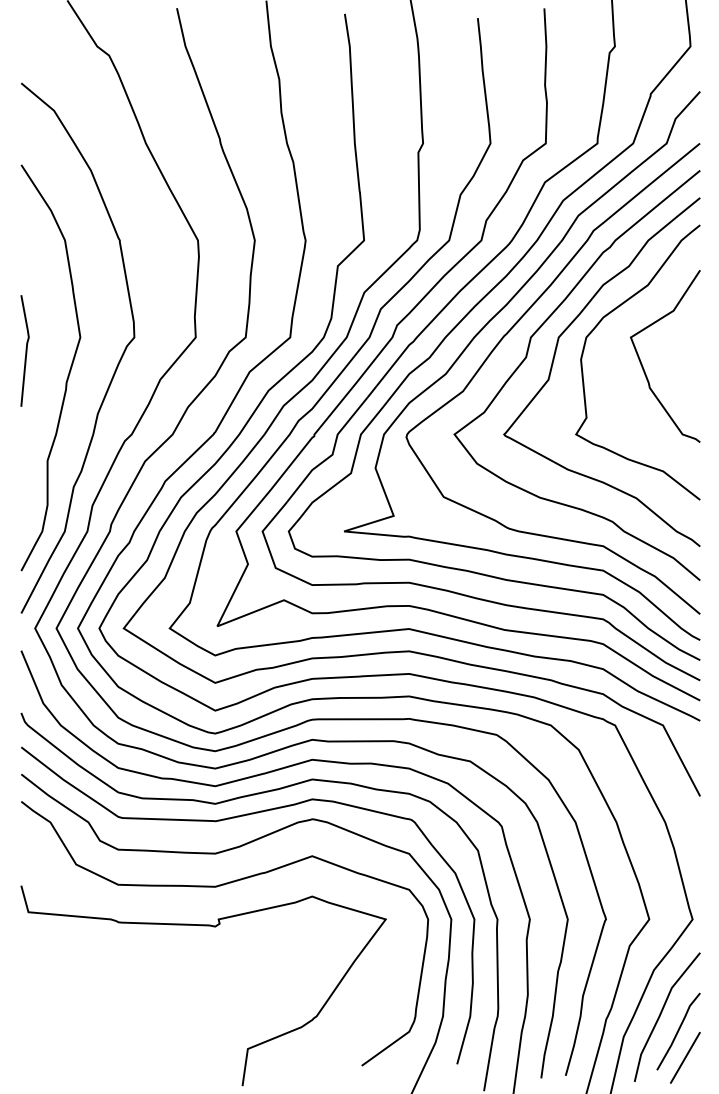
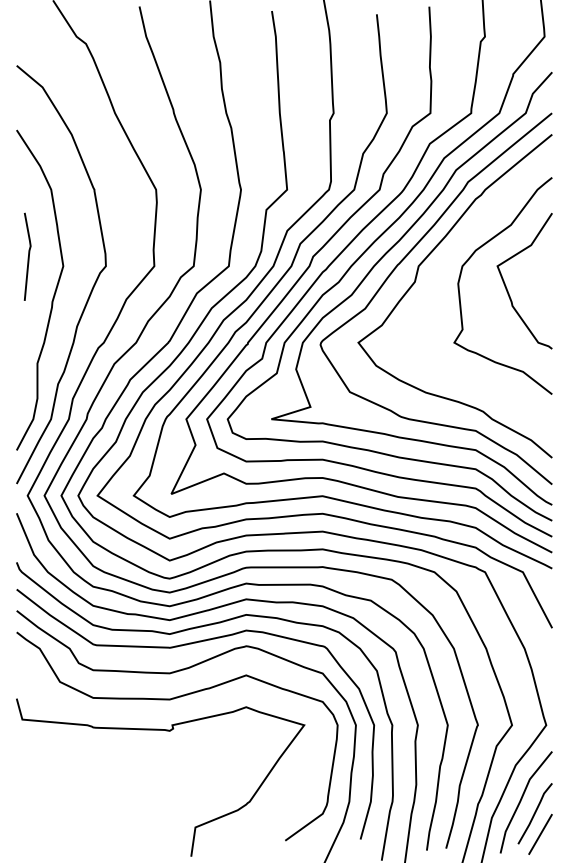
line: (26, 350) -> (28, 256), moved
curve: (554, 360) -> (437, 284), removed

